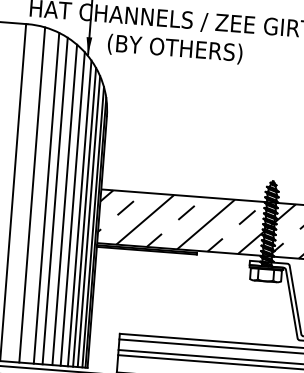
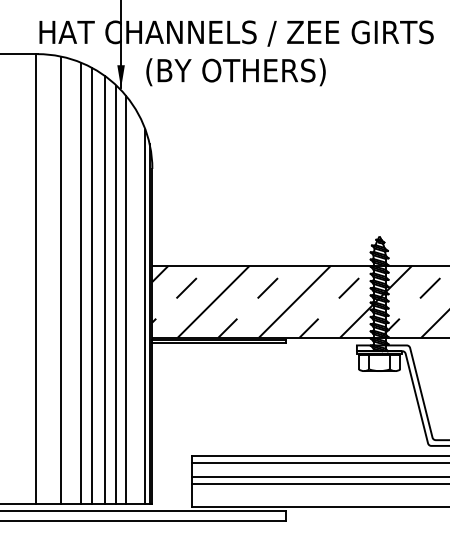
line: (84, 217) -> (133, 304), removed
line: (89, 221) -> (139, 309), removed

